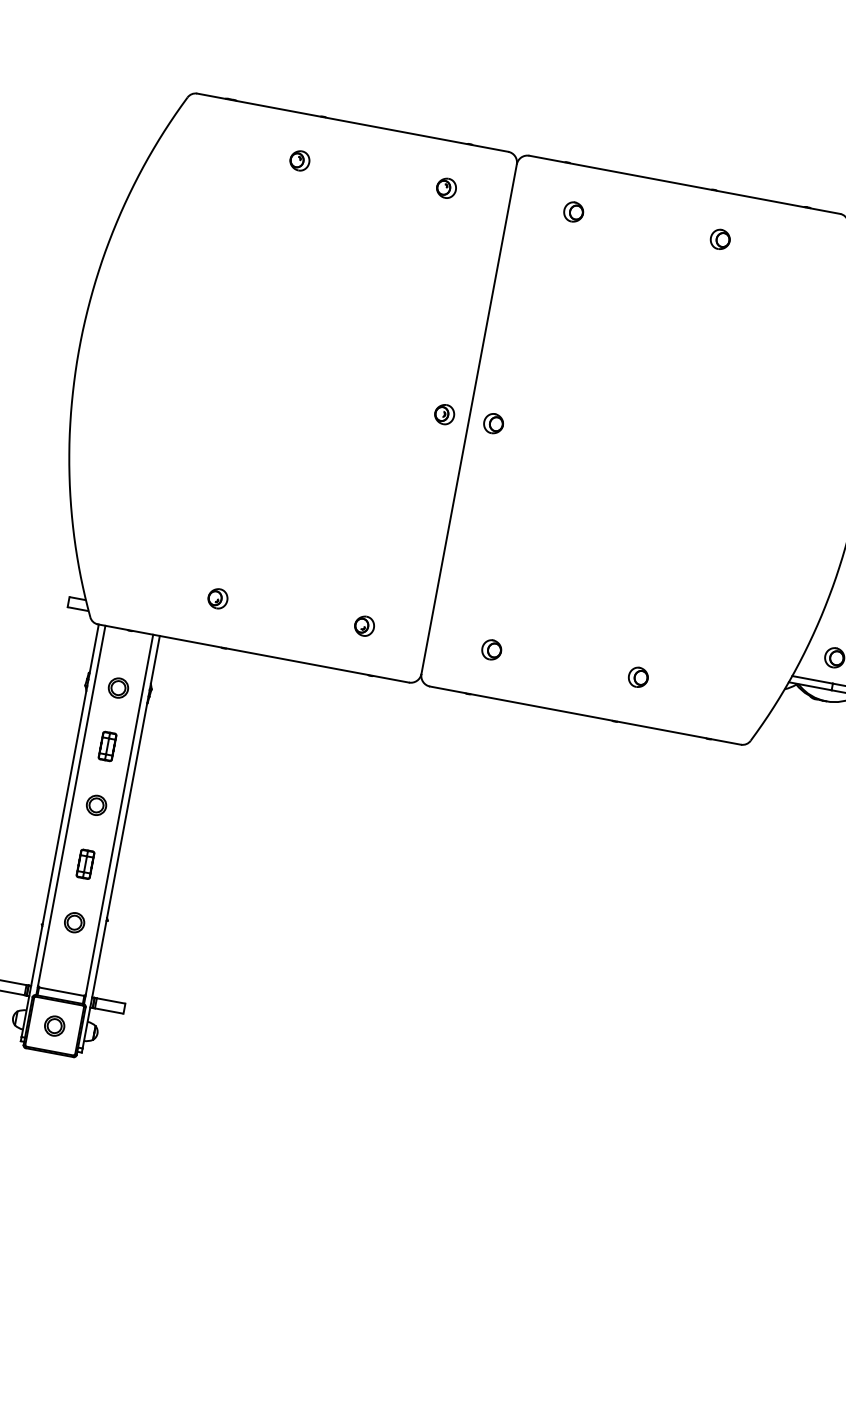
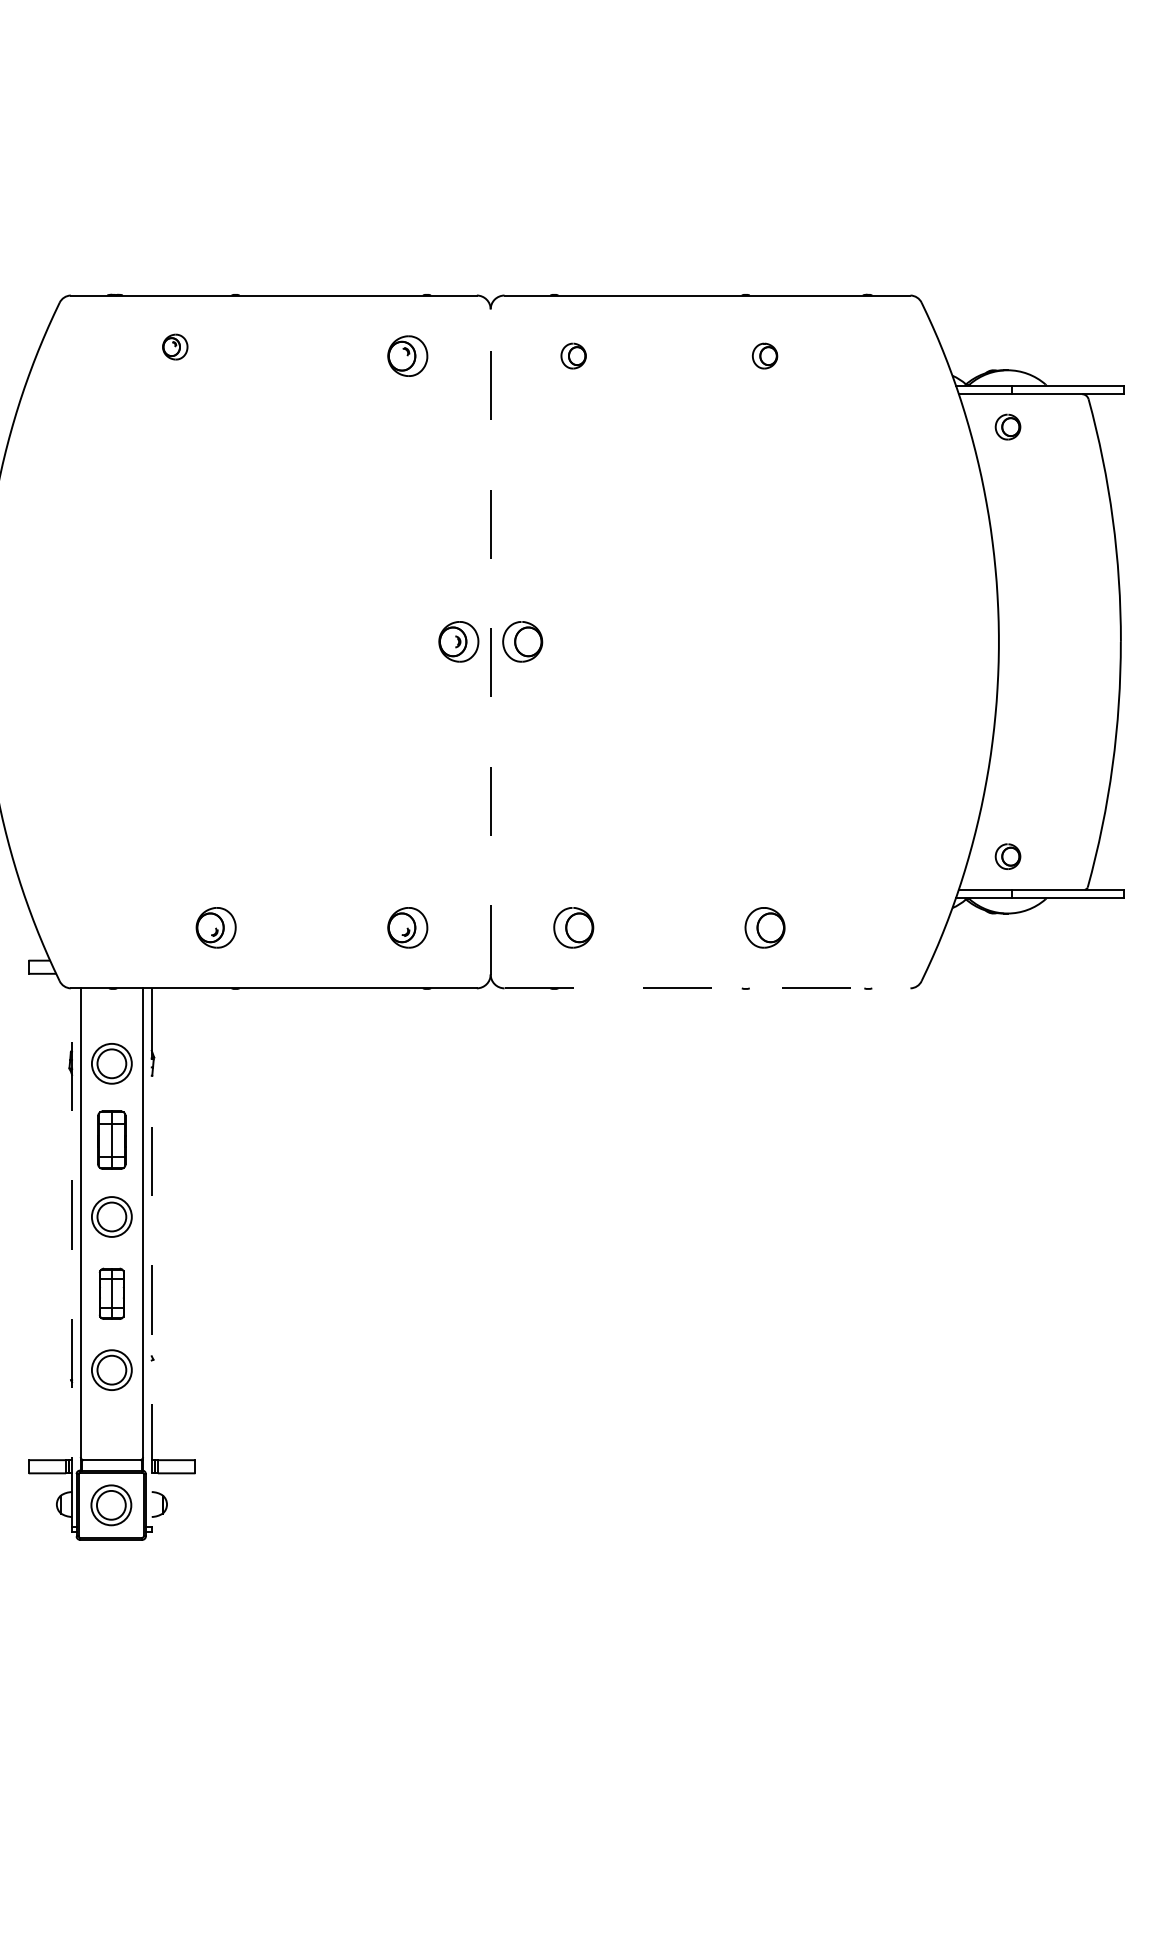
part: (300, 160) -> (175, 346), moved
part: (446, 187) -> (407, 355), size x1.6
part: (444, 414) -> (458, 641), size x1.6
line: (469, 418) -> (490, 641), solid -> dashed
part: (493, 423) -> (522, 641), size x1.6
part: (218, 598) -> (216, 927), size x1.6
part: (364, 626) -> (407, 927), size x1.6
part: (491, 649) -> (573, 927), size x1.6
part: (637, 677) -> (764, 927), size x1.6
part: (118, 687) -> (111, 1063), size x1.6
line: (585, 715) -> (707, 988), solid -> dashed
part: (107, 745) -> (111, 1139), size x1.6
part: (96, 804) -> (111, 1216), size x1.6
line: (60, 830) -> (72, 1257), solid -> dashed
line: (120, 842) -> (151, 1258), solid -> dashed
part: (85, 863) -> (111, 1293), size x1.4
part: (74, 922) -> (111, 1369), size x1.6
part: (54, 1025) -> (110, 1504), size x1.6

